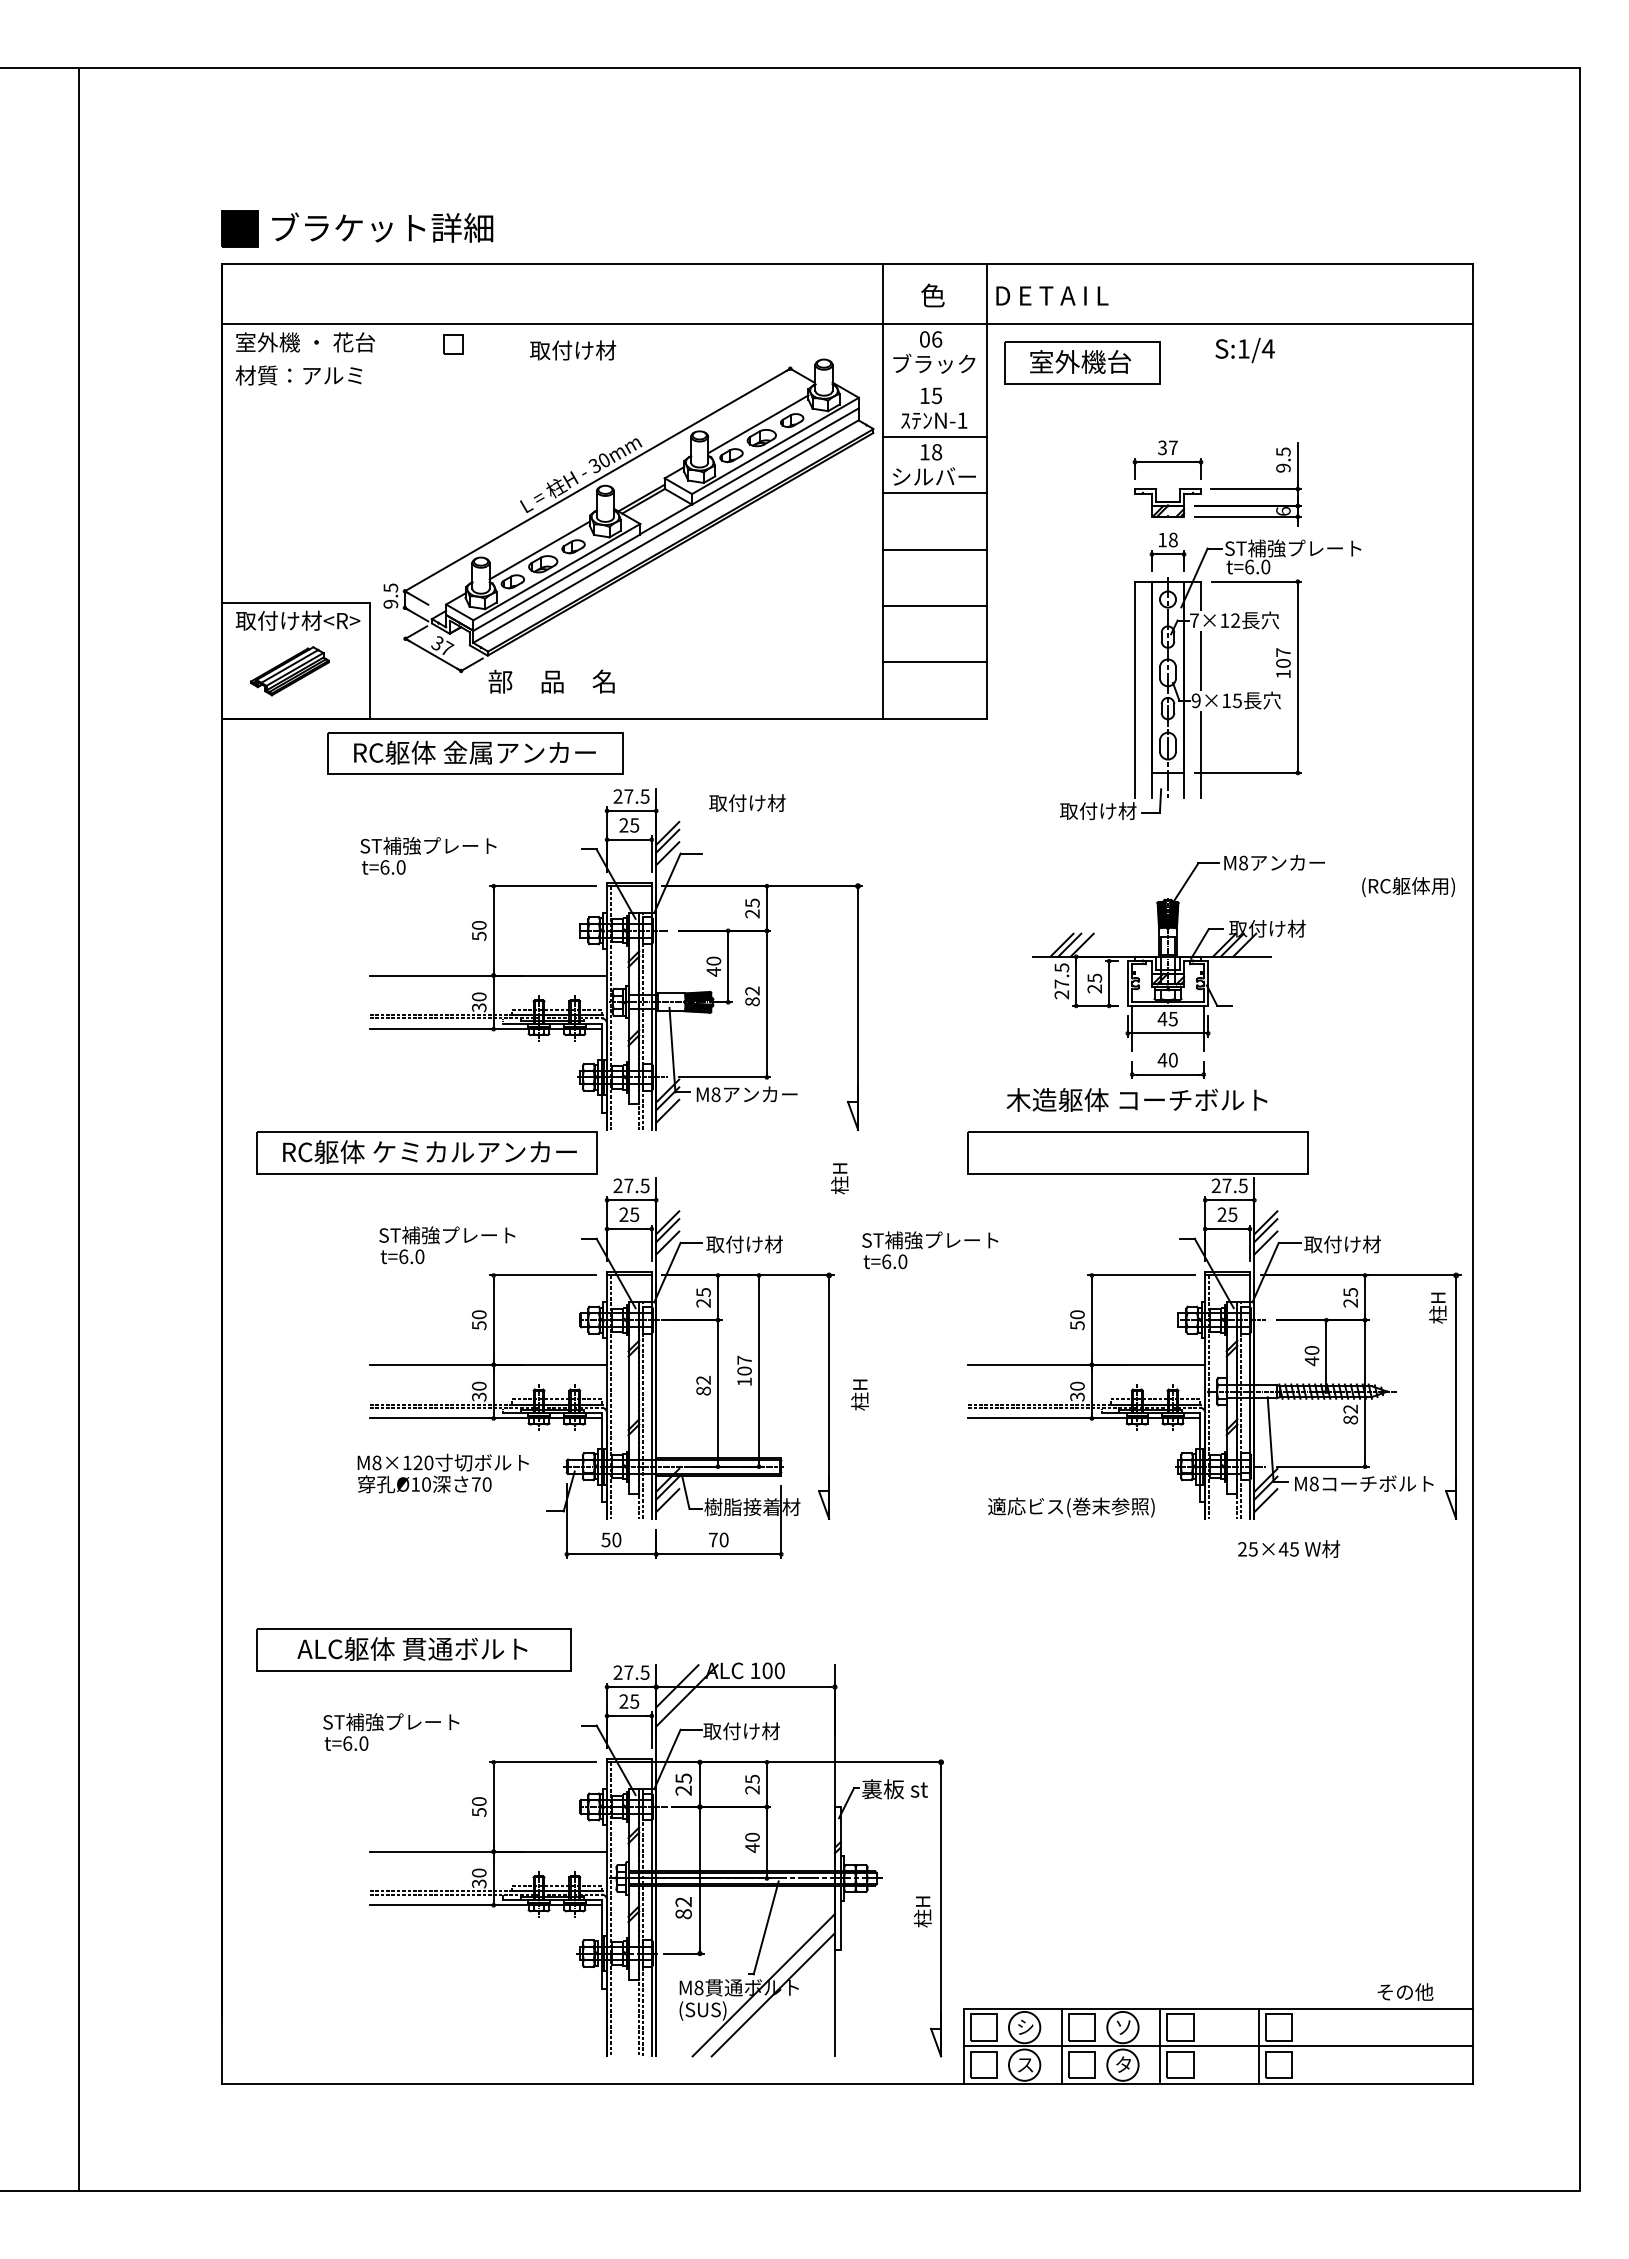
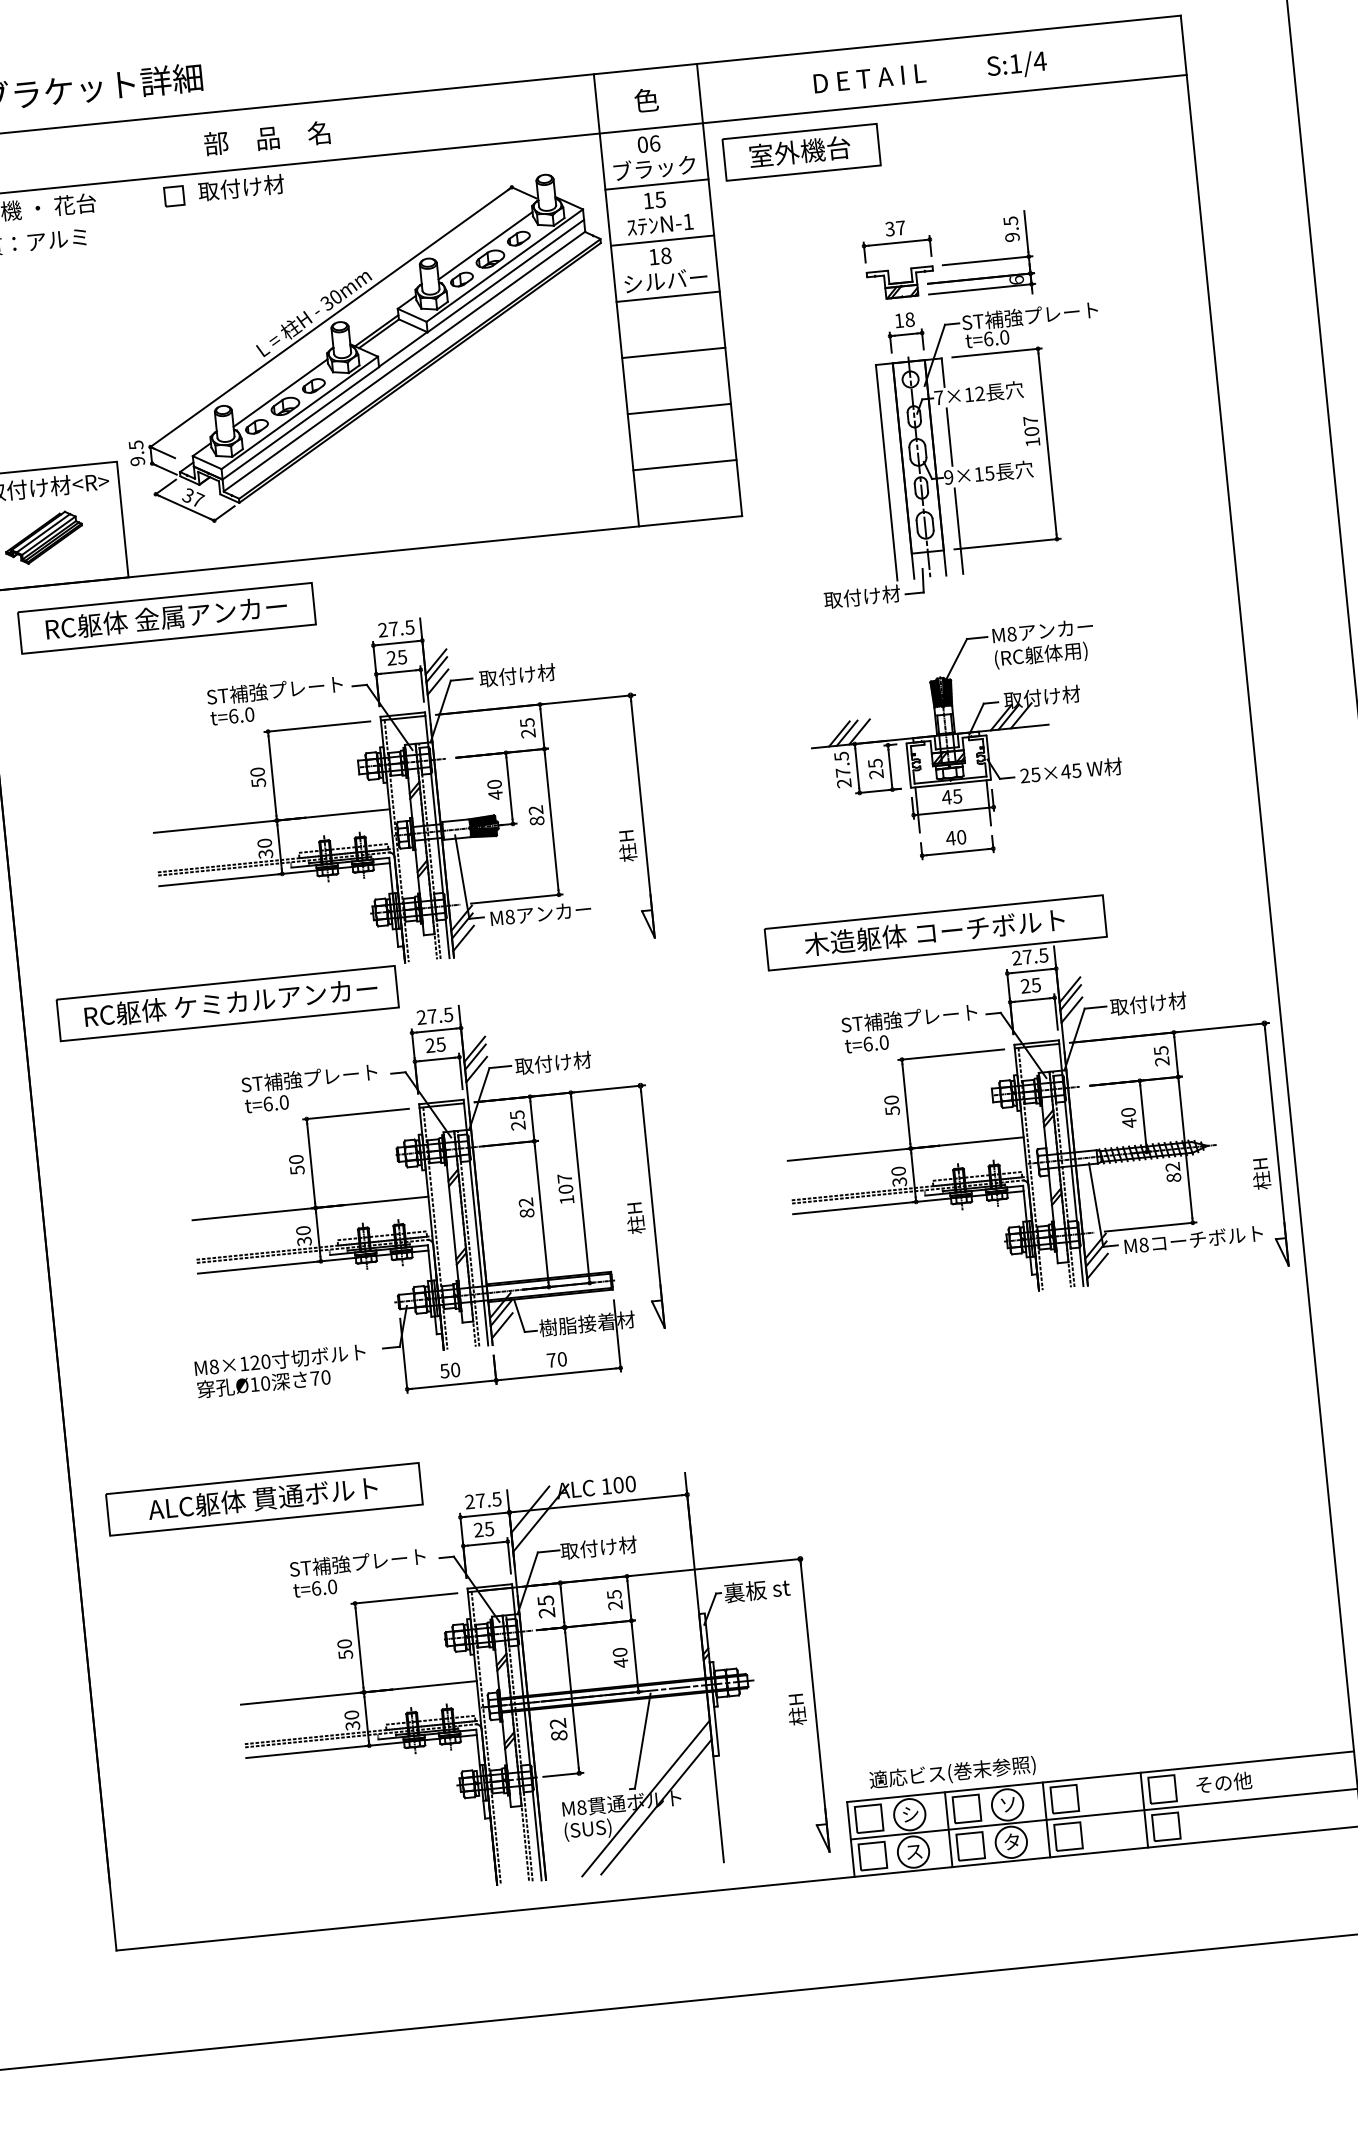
text: (1052, 295) -> (869, 77), moved
text: (573, 350) -> (241, 187), moved
text: (1244, 350) -> (1016, 65), moved
line: (934, 380) -> (656, 184), added
text: (551, 681) -> (266, 138), moved
part: (475, 753) -> (167, 618), moved
text: (747, 802) -> (517, 674), moved
text: (428, 855) -> (275, 700), moved
text: (1408, 886) -> (1041, 654), moved
text: (1136, 1099) -> (934, 931), moved
text: (839, 1178) -> (627, 845), moved
text: (447, 1245) -> (310, 1088), moved
text: (930, 1250) -> (910, 1028), moved
text: (1437, 1307) -> (1260, 1173), moved
text: (859, 1394) -> (635, 1217), moved
text: (442, 1473) -> (280, 1370), moved
text: (1071, 1507) -> (952, 1773), moved
text: (1289, 1548) -> (1071, 770), moved
text: (391, 1731) -> (358, 1572), moved
text: (1405, 1991) -> (1223, 1782), moved

